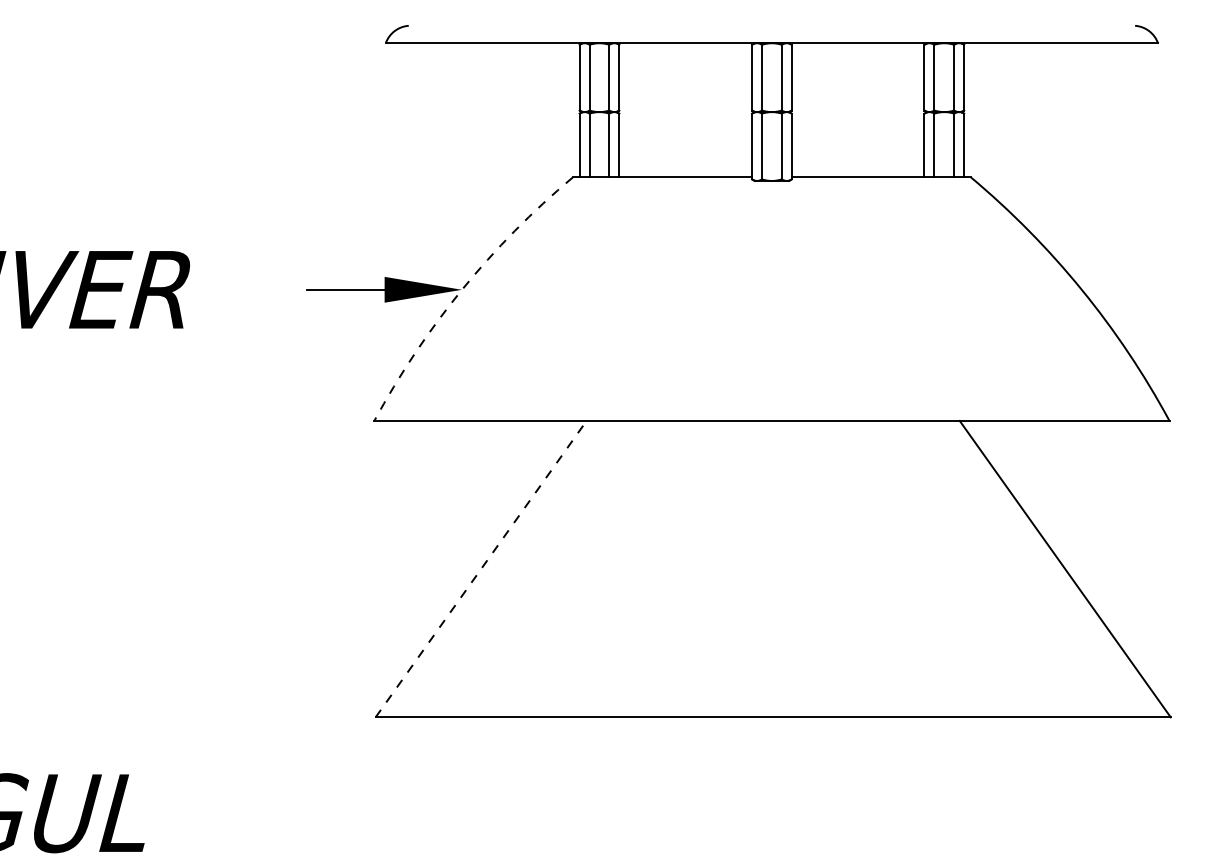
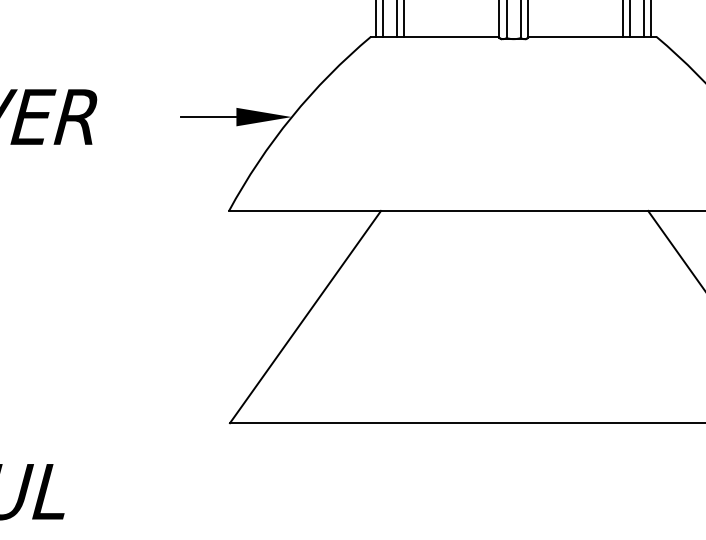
arc: (462, 289) -> (292, 116), dashed -> solid
line: (481, 569) -> (305, 317), dashed -> solid

